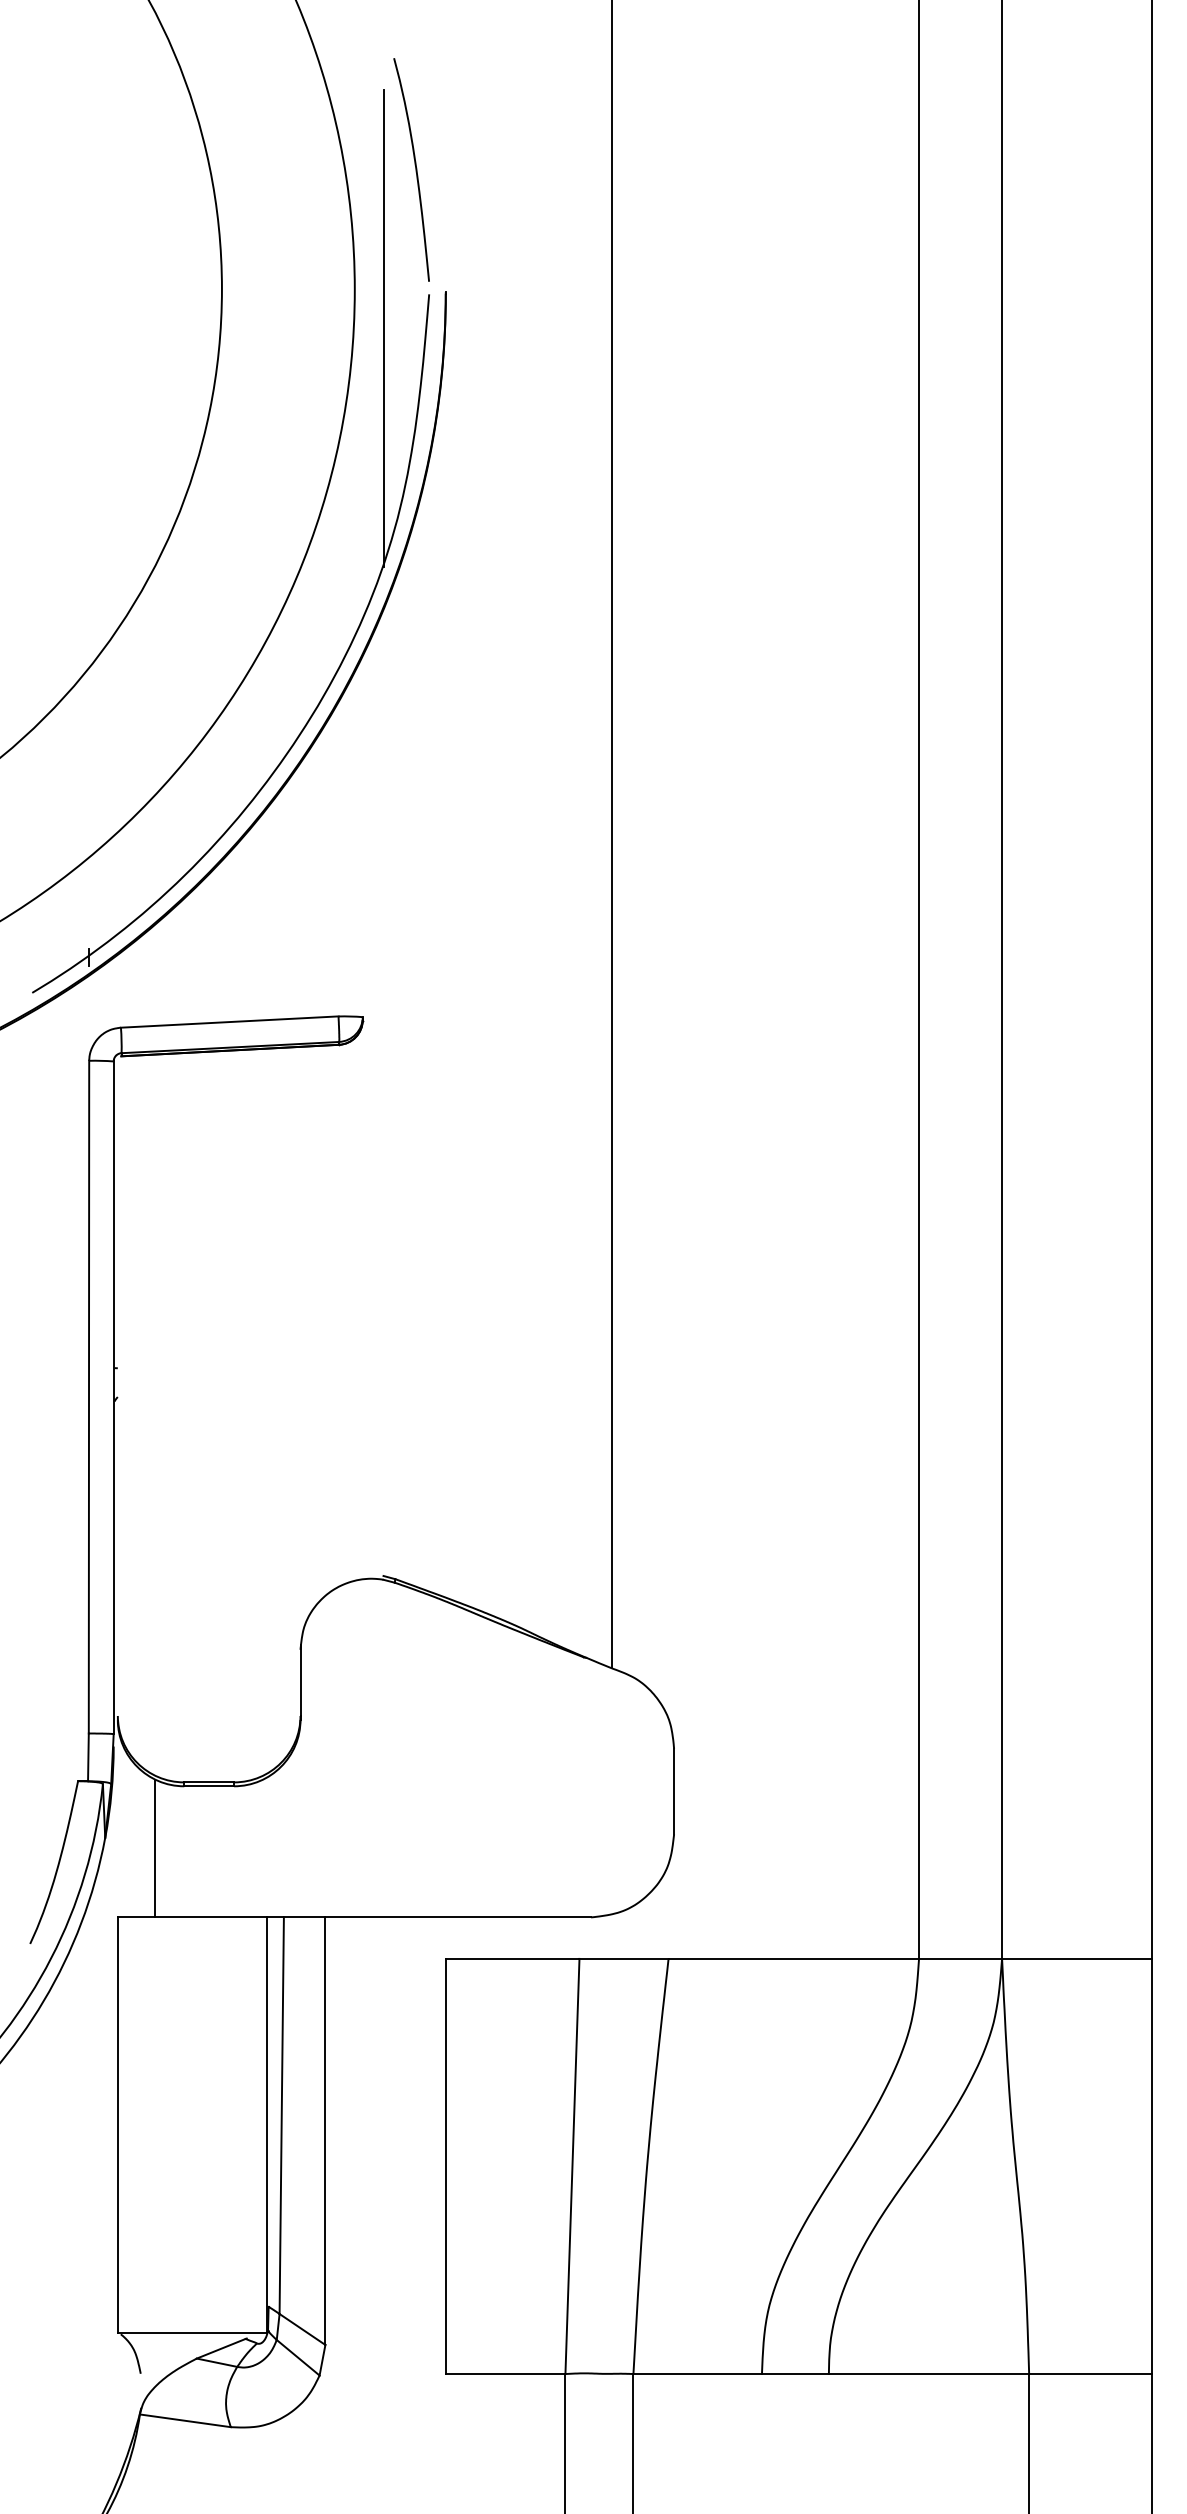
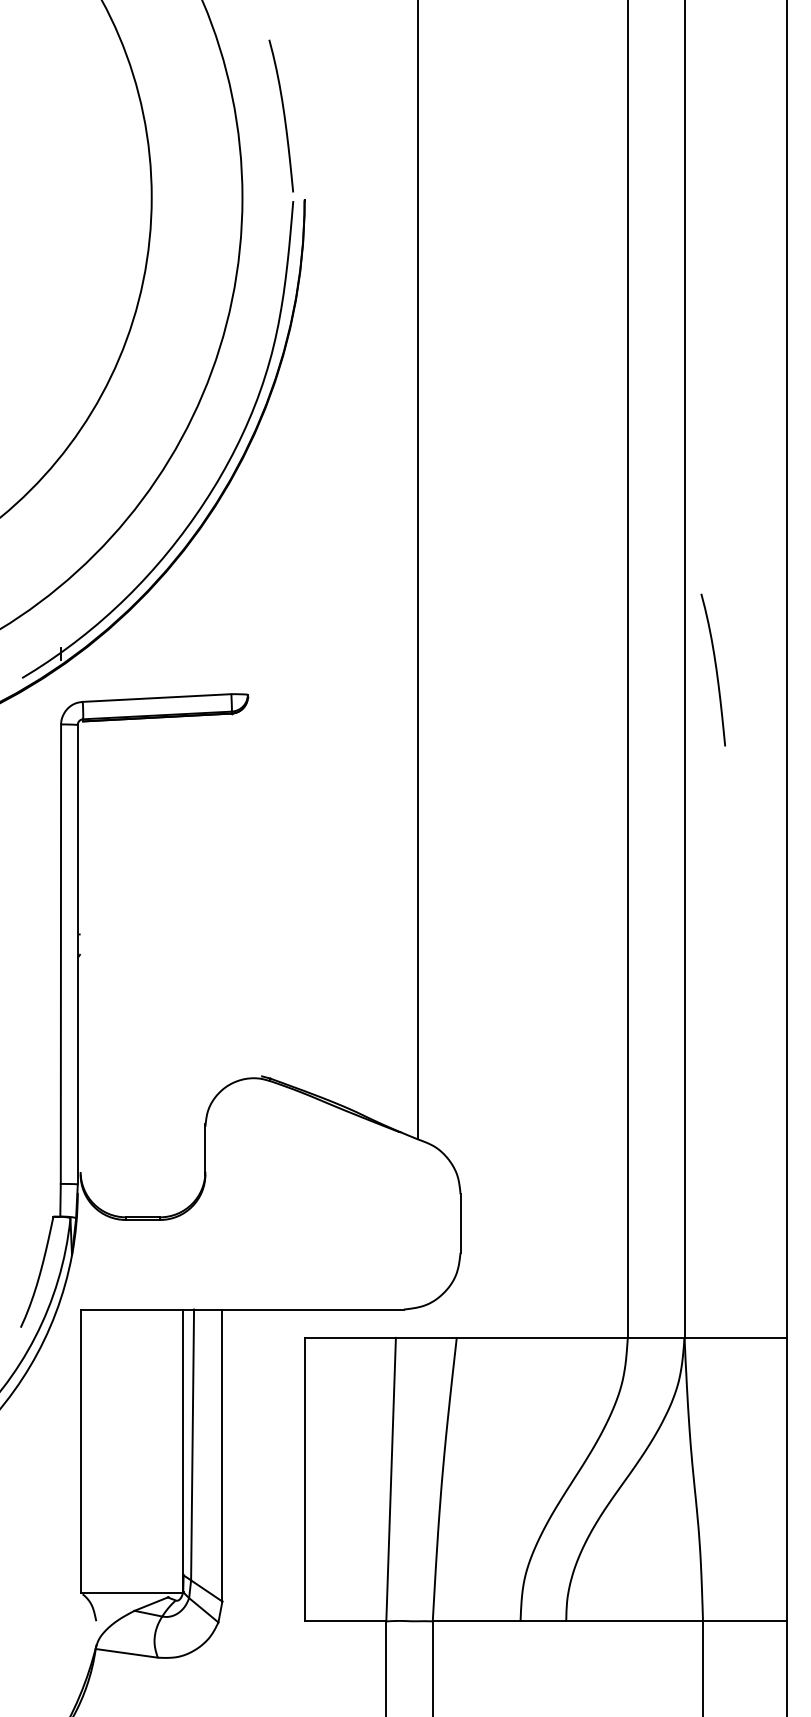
line: (384, 328) -> (262, 224), removed
curve: (1047, 980) -> (715, 669), added
line: (155, 1848) -> (106, 1262), removed

